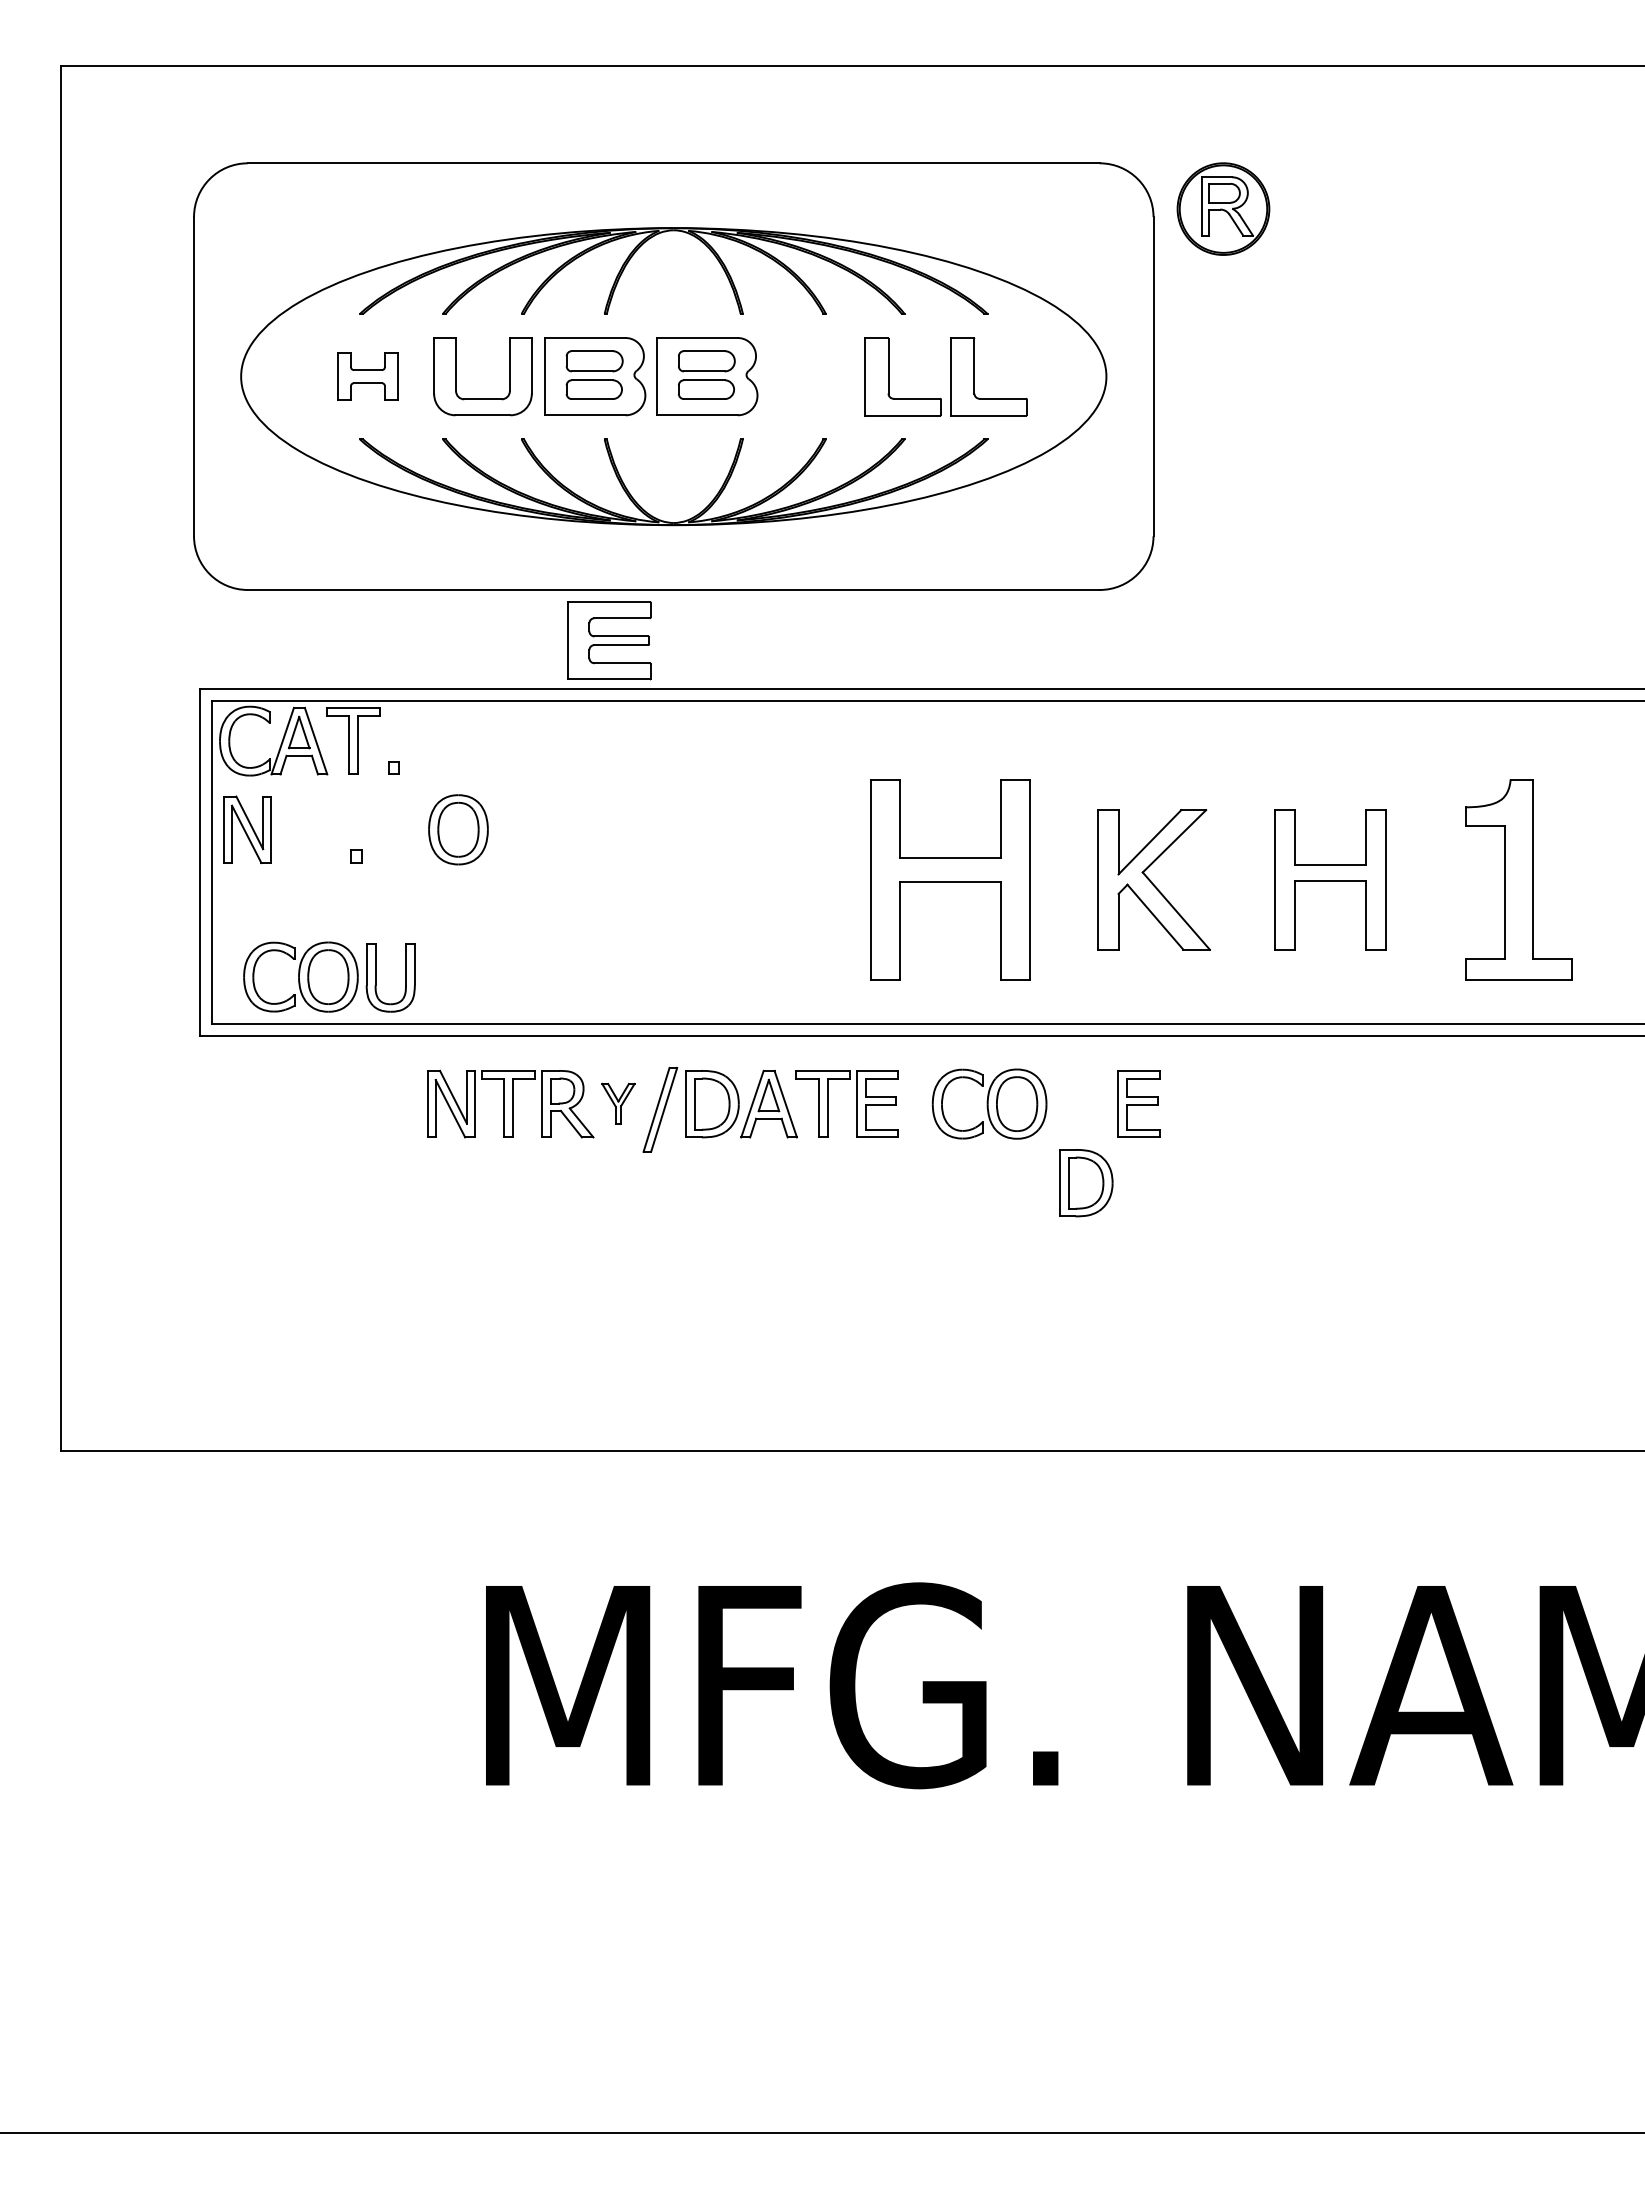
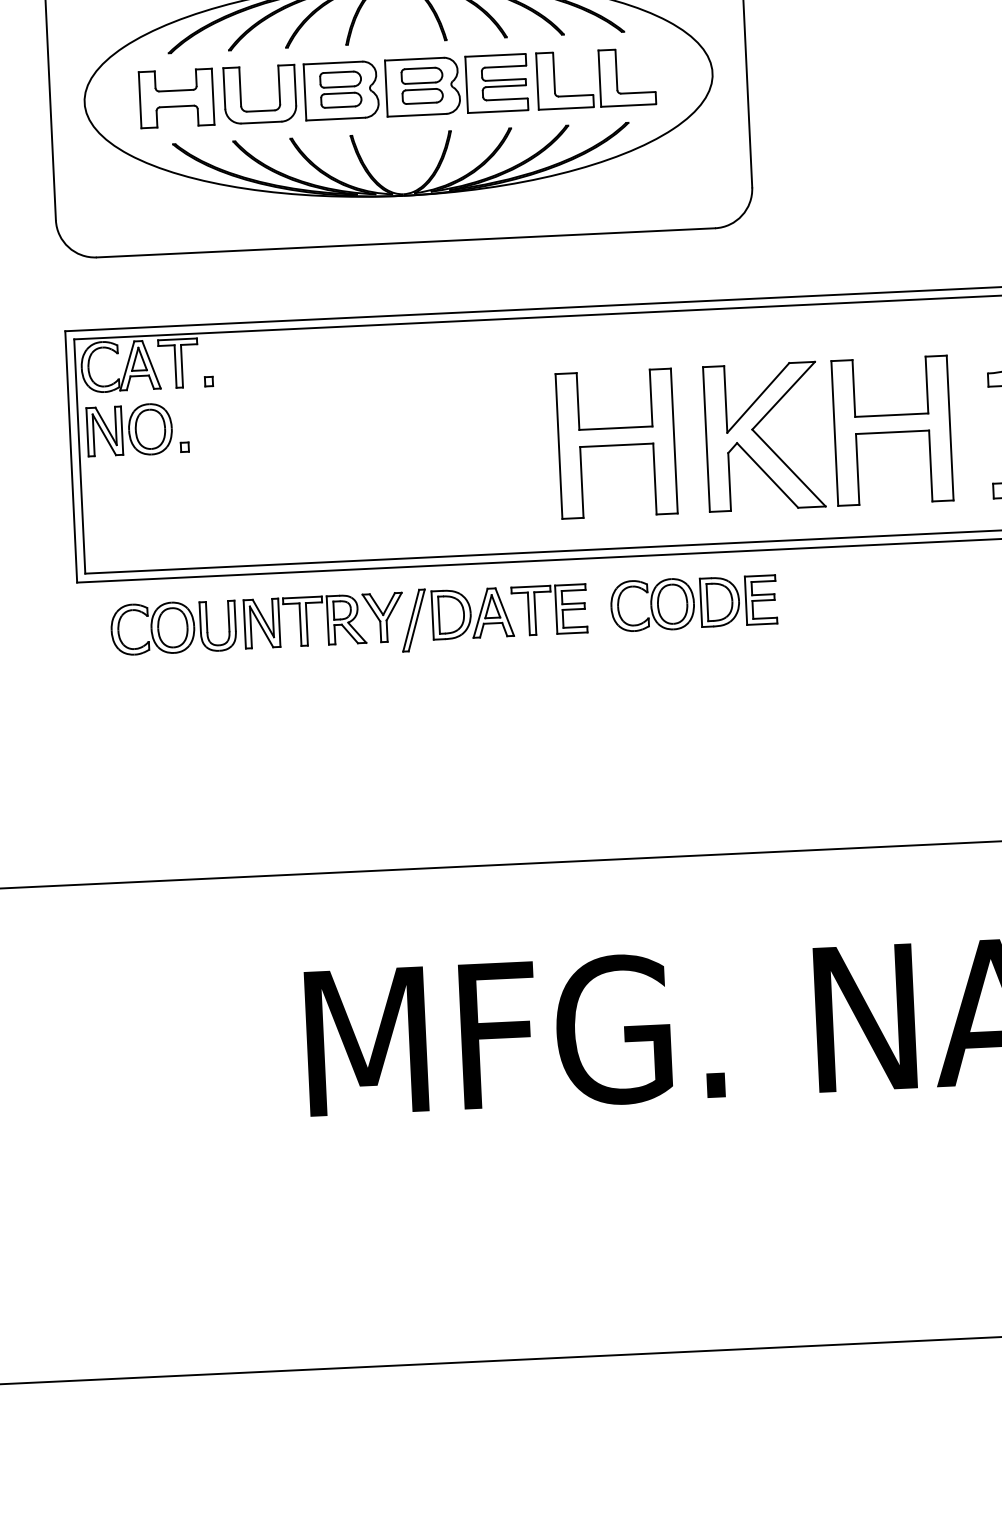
part: (367, 376) -> (176, 98), size x1.67
part: (609, 640) -> (497, 83), moved
part: (458, 829) -> (150, 429), moved
part: (1153, 879) -> (763, 436), size x1.43
part: (1330, 879) -> (892, 430), size x1.43
part: (329, 976) -> (173, 627), moved
part: (618, 1103) -> (383, 617), size x1.67
part: (1086, 1183) -> (720, 602), moved

